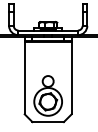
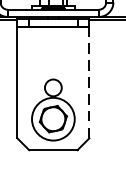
line: (71, 77) -> (89, 81), solid -> dashed

